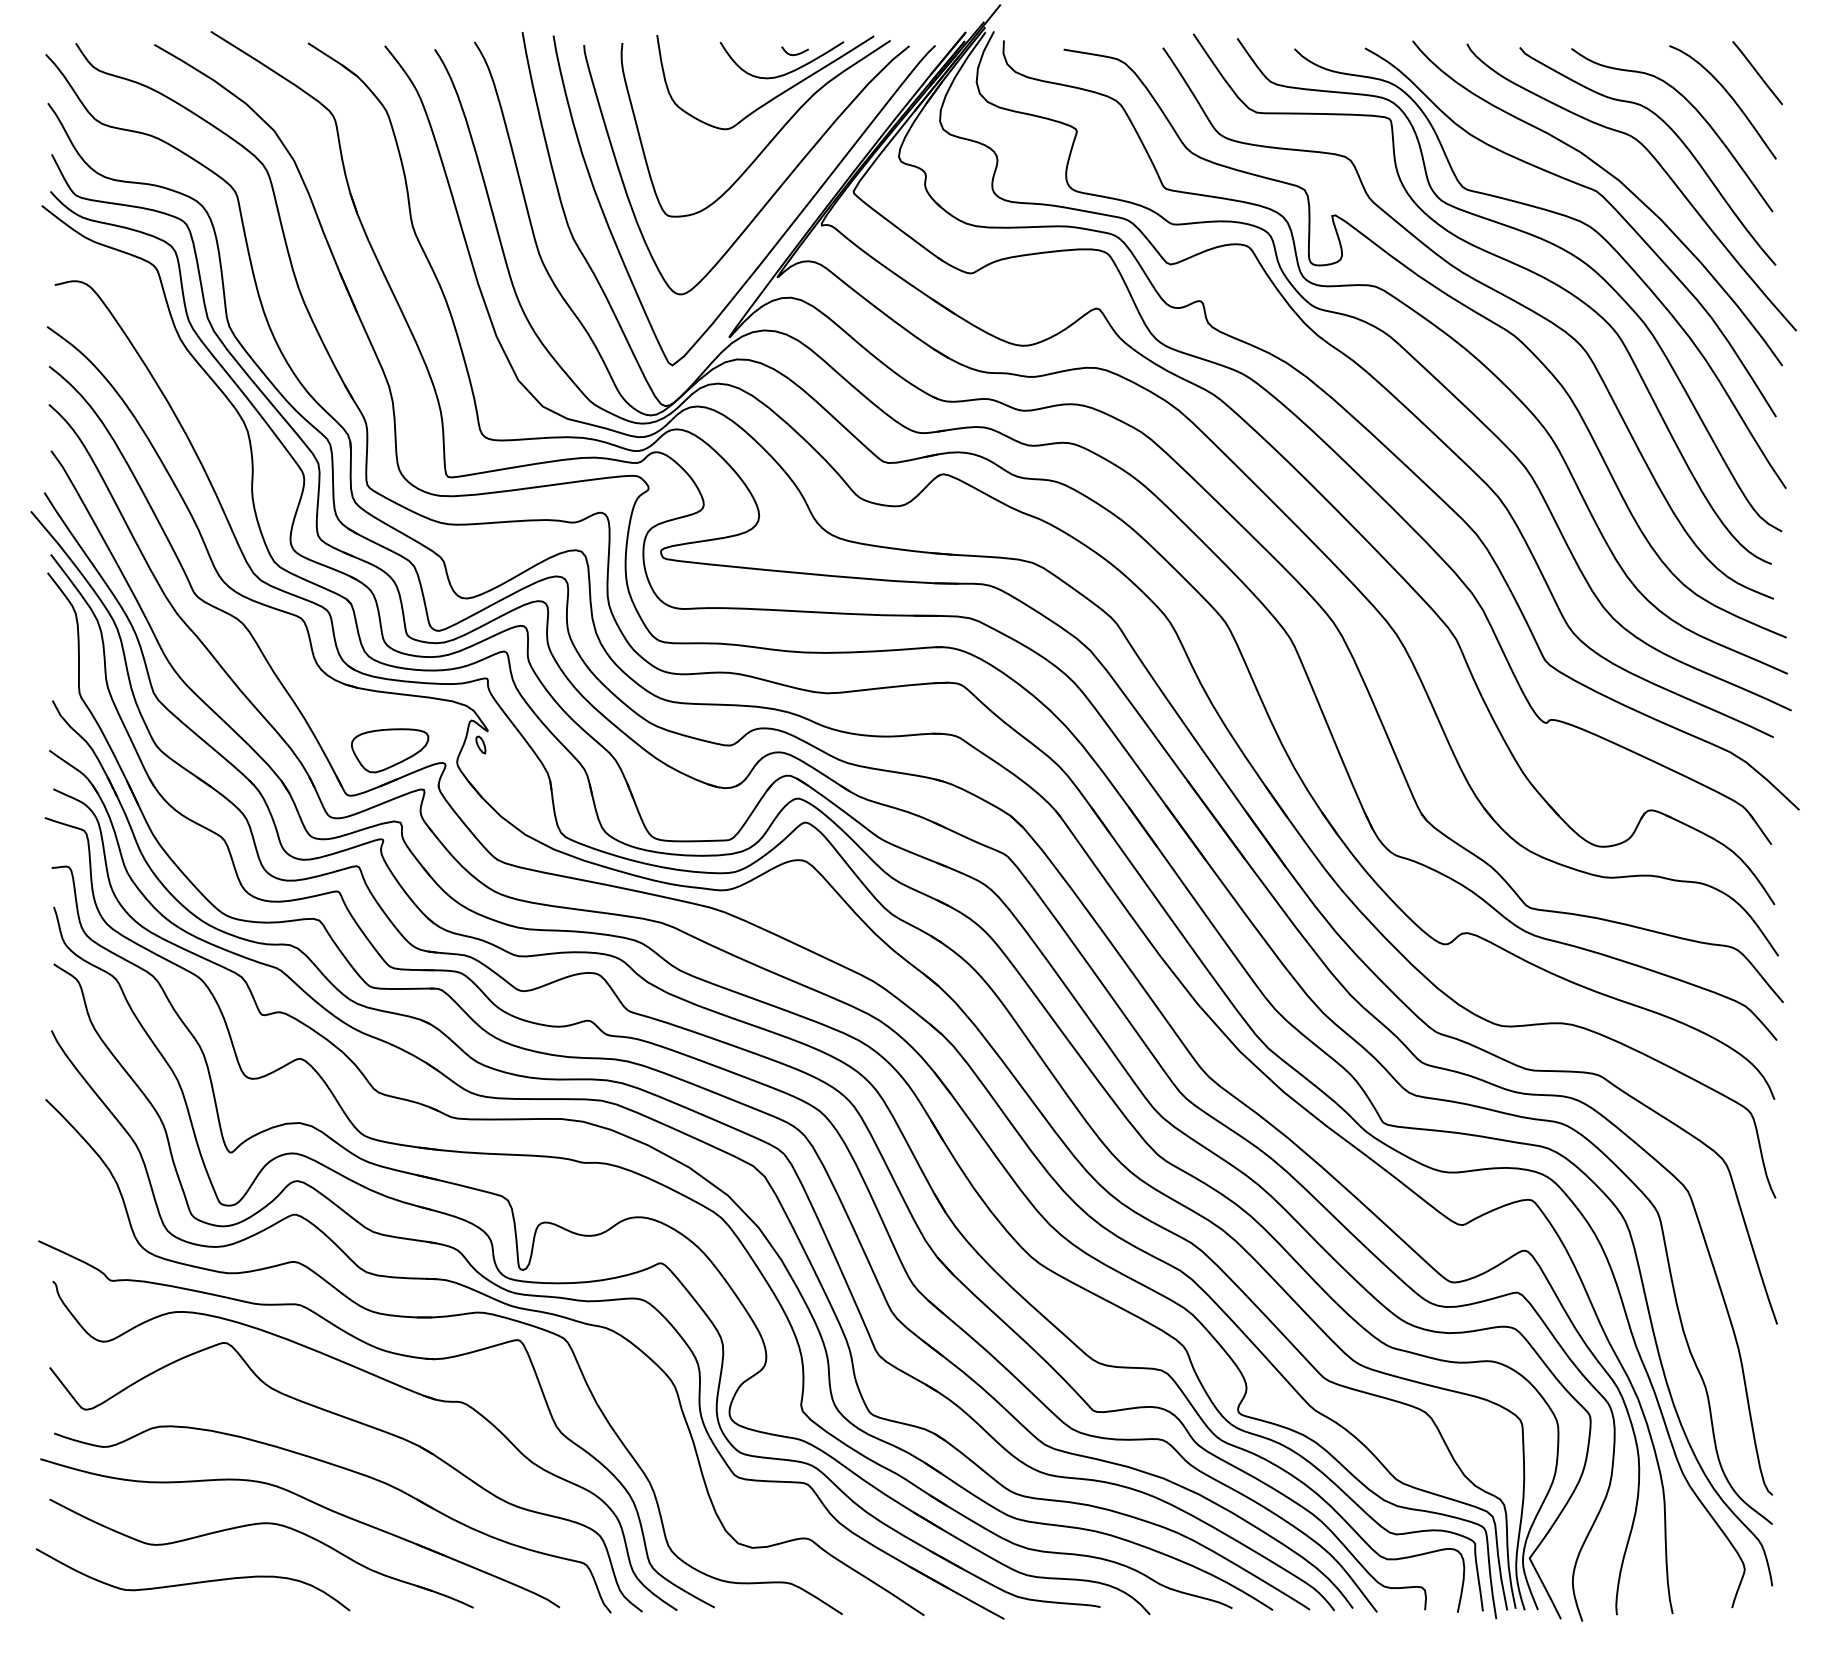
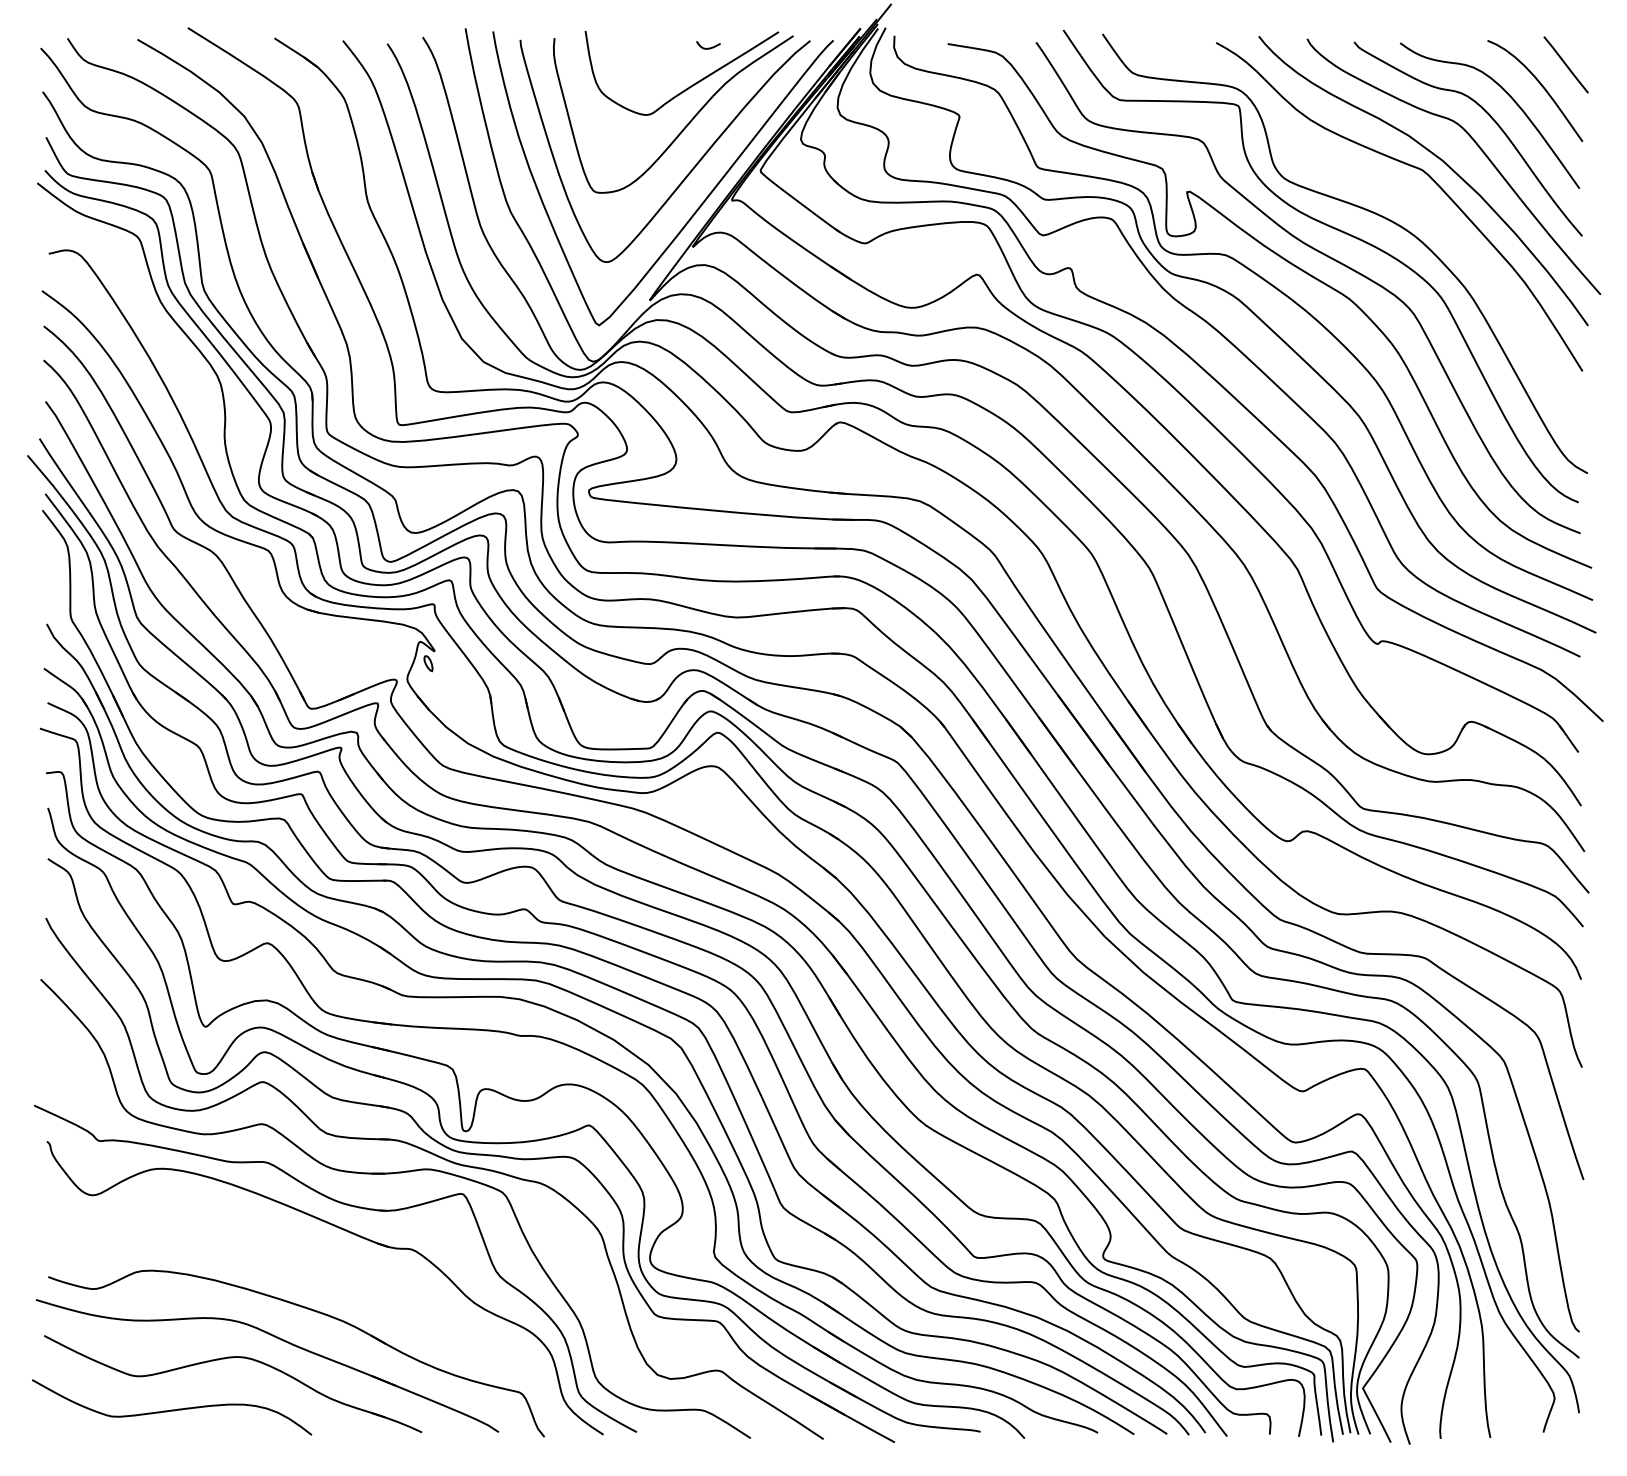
curve: (786, 72) -> (700, 64), removed
curve: (1558, 215) -> (1388, 191), removed
part: (390, 750) -> (347, 668), removed
part: (361, 1425) -> (322, 1269), removed

